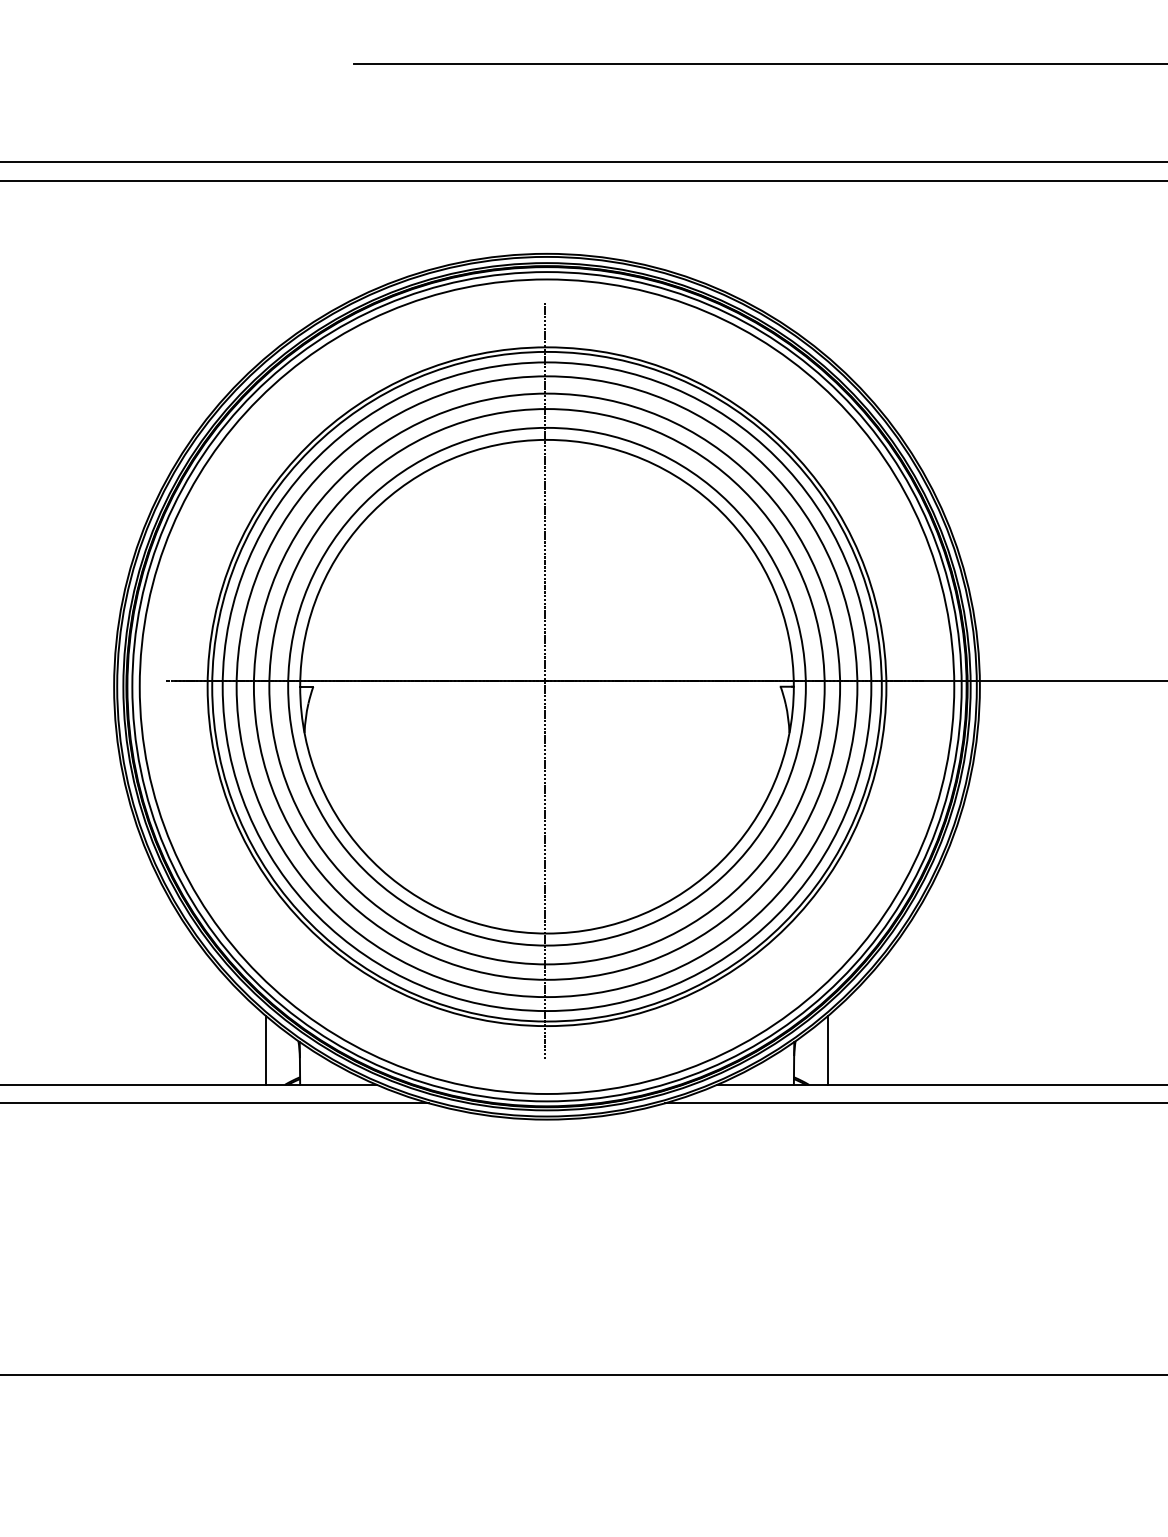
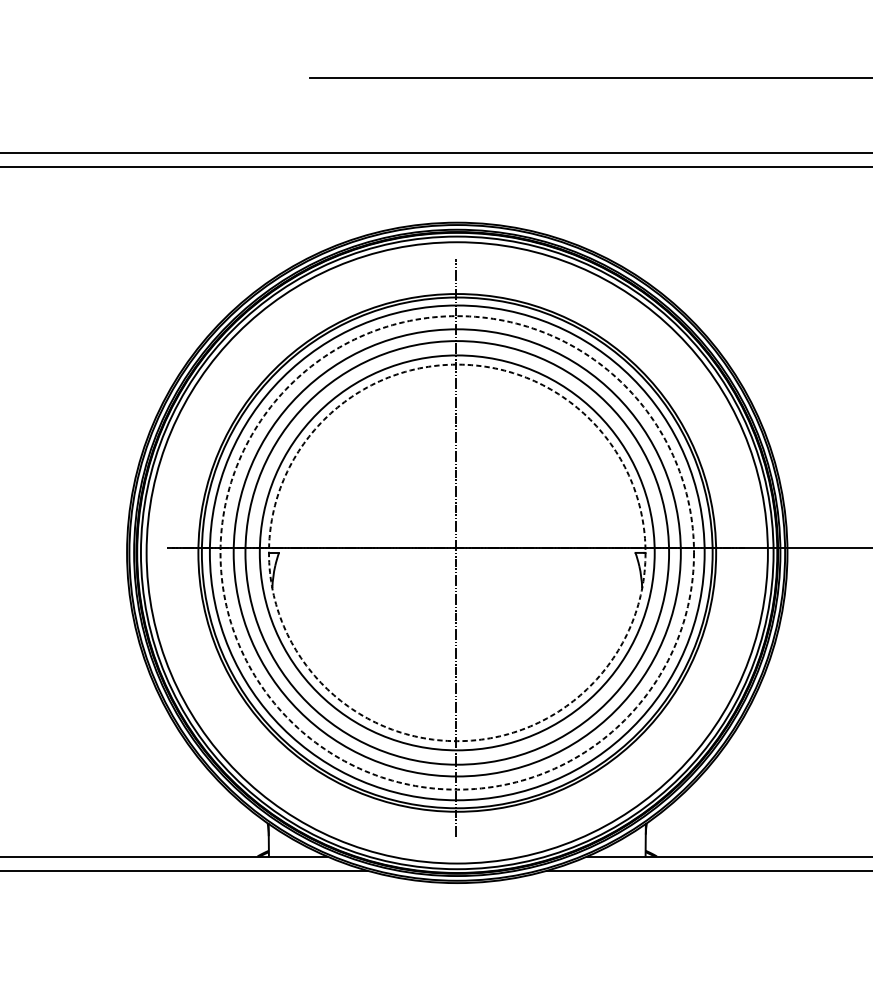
circle: (546, 686) -> (456, 552), solid -> dashed
circle: (546, 686) -> (456, 552), solid -> dashed
line: (266, 1050) -> (243, 830), removed
line: (827, 1050) -> (671, 830), removed

